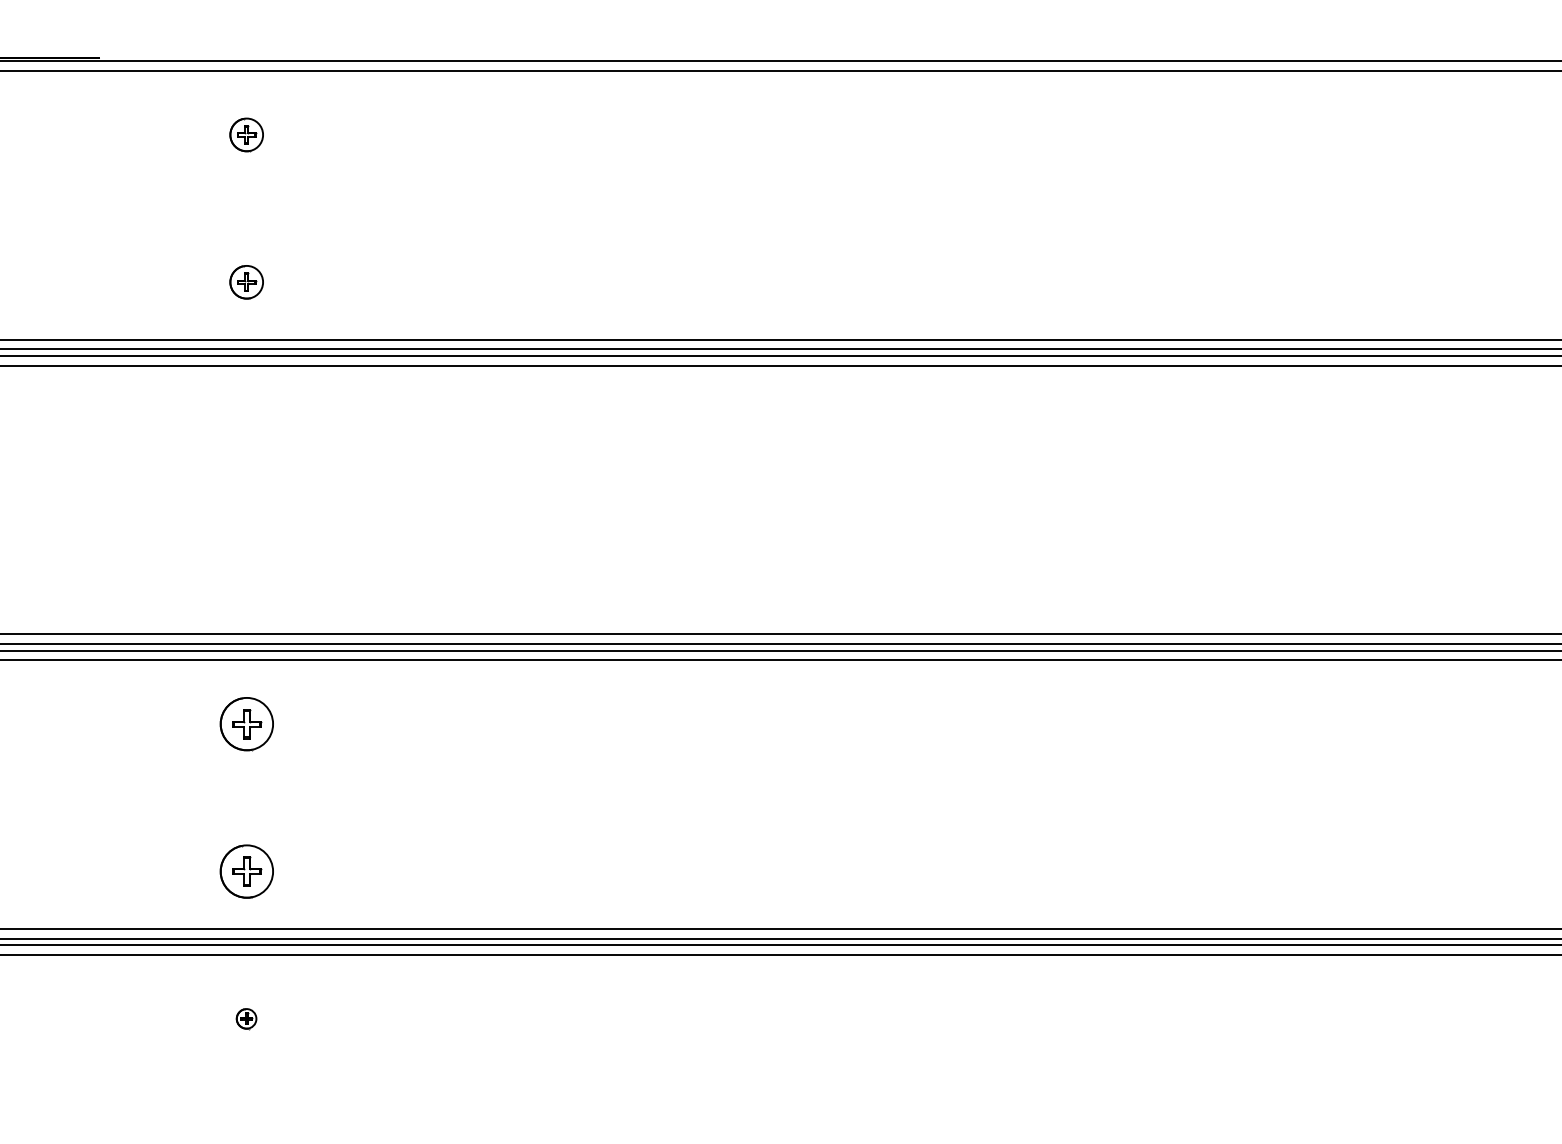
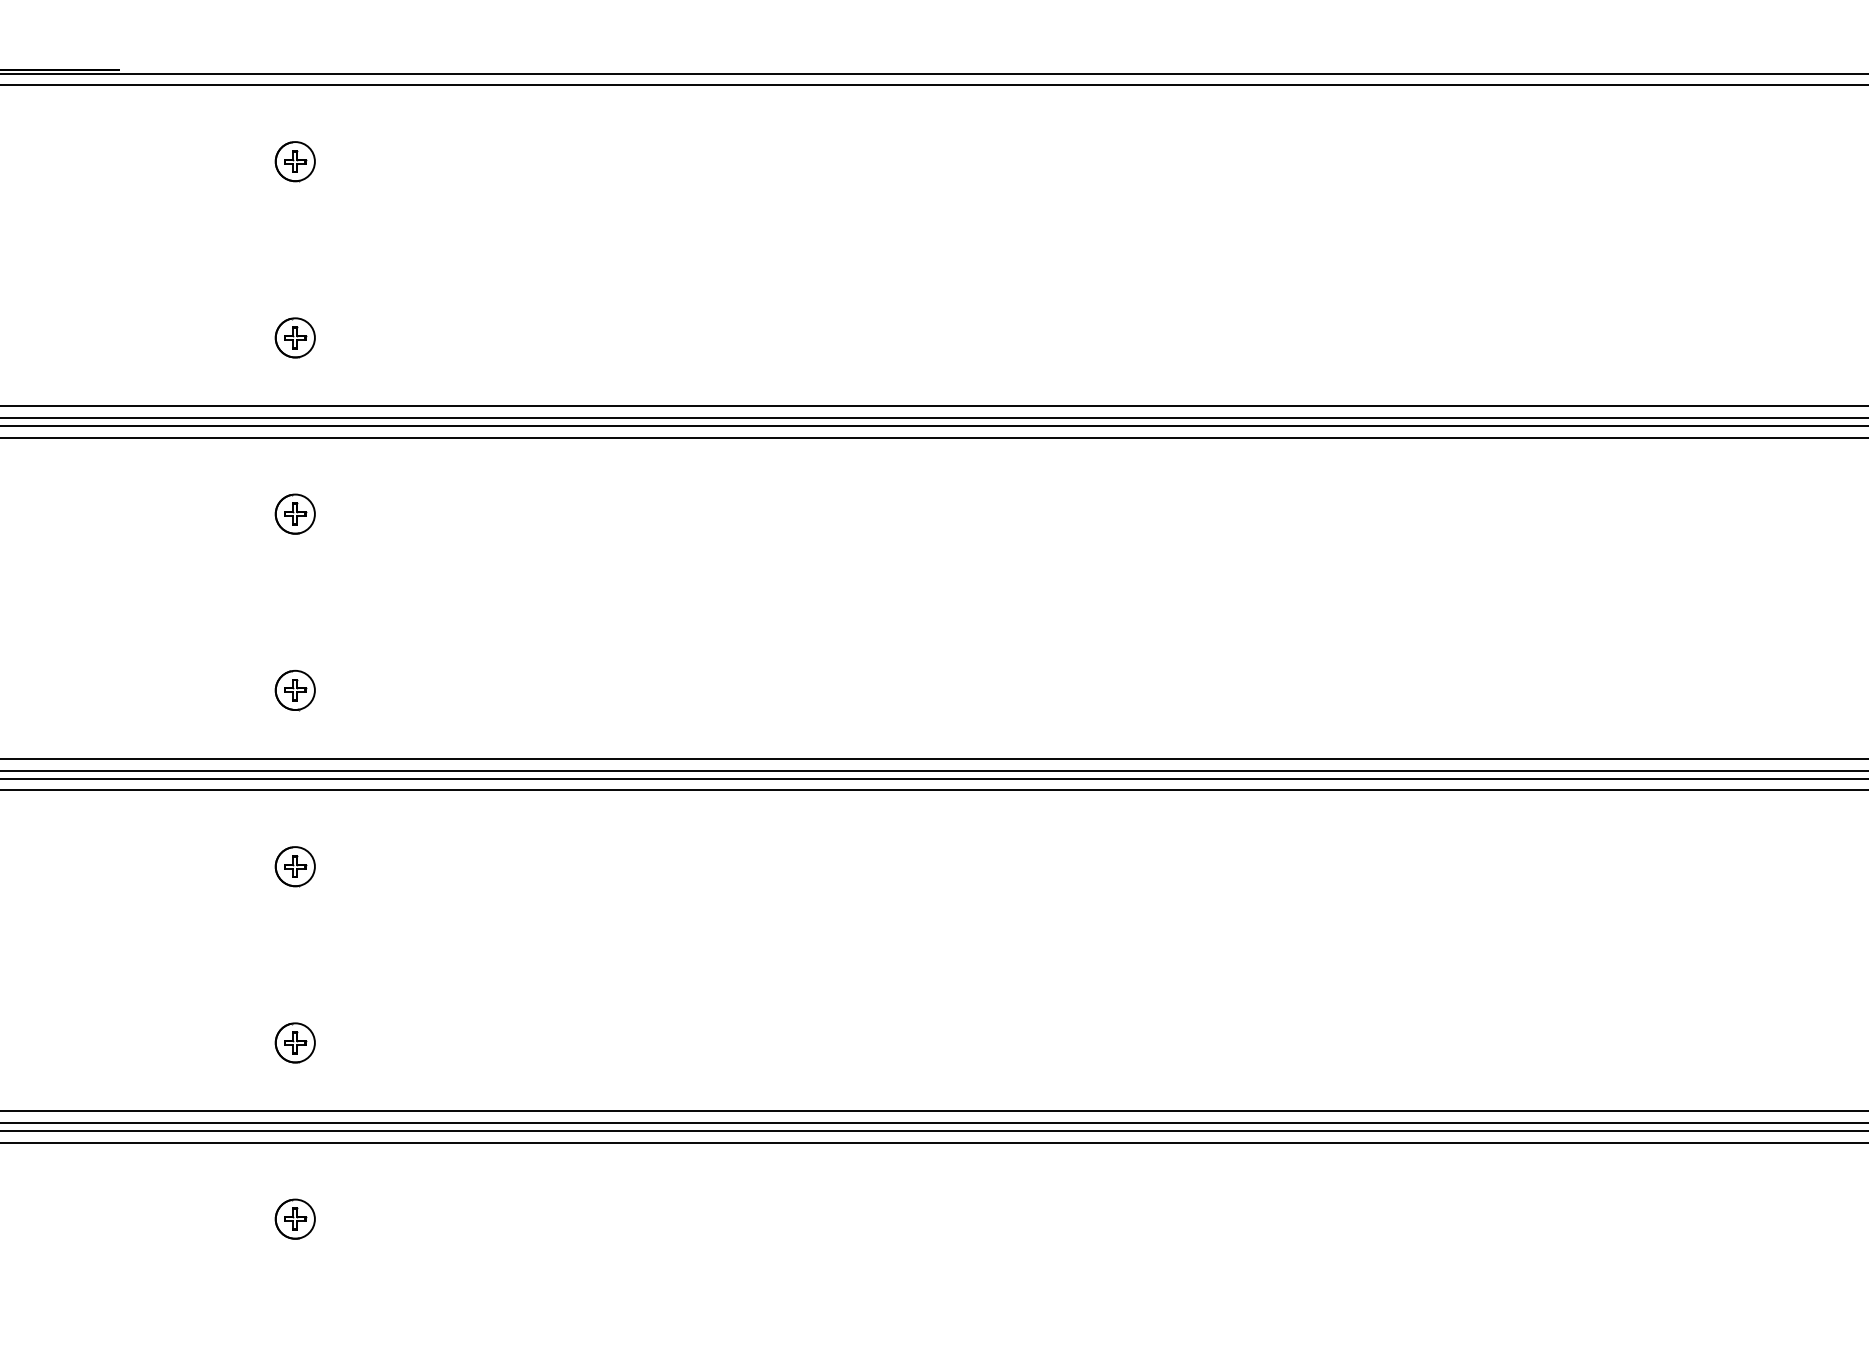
part: (246, 429) -> (294, 513), added
part: (246, 577) -> (294, 690), added
part: (246, 724) -> (294, 866), size x0.62
part: (246, 871) -> (294, 1042), size x0.62
part: (246, 1018) -> (294, 1218), size x1.67

